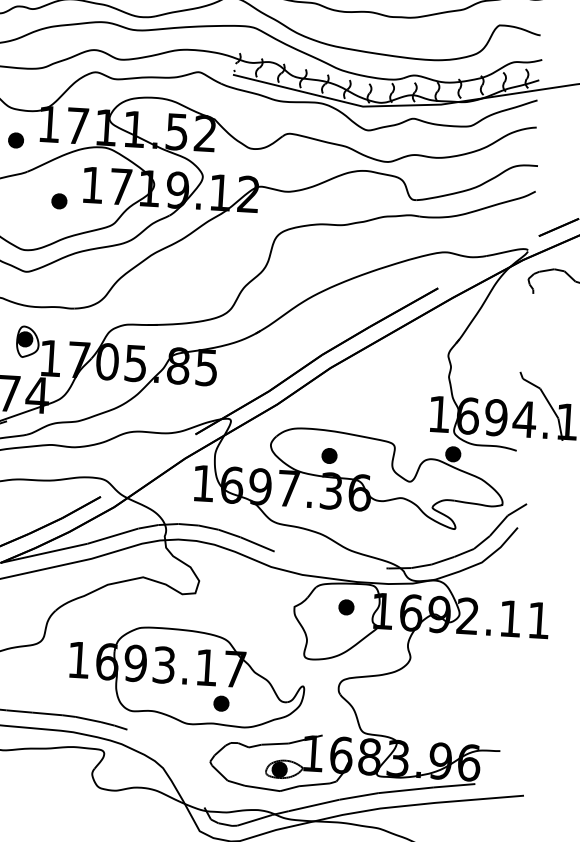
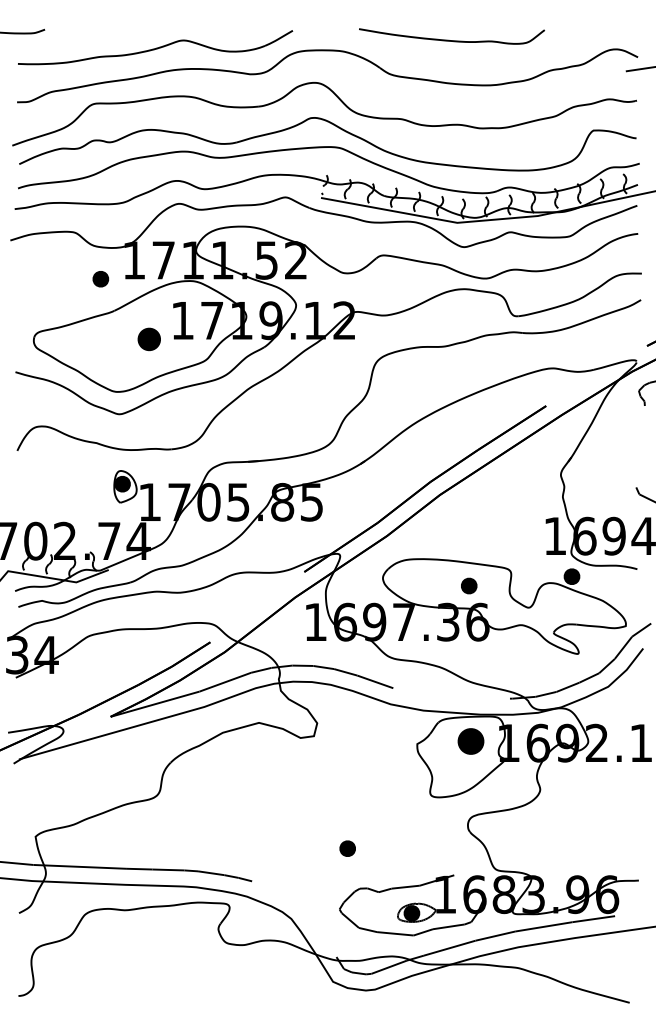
part: (59, 201) -> (149, 339), size x1.4
part: (329, 455) -> (469, 585), moved
part: (345, 607) -> (470, 741), size x1.6
part: (187, 676) -> (310, 822), removed

